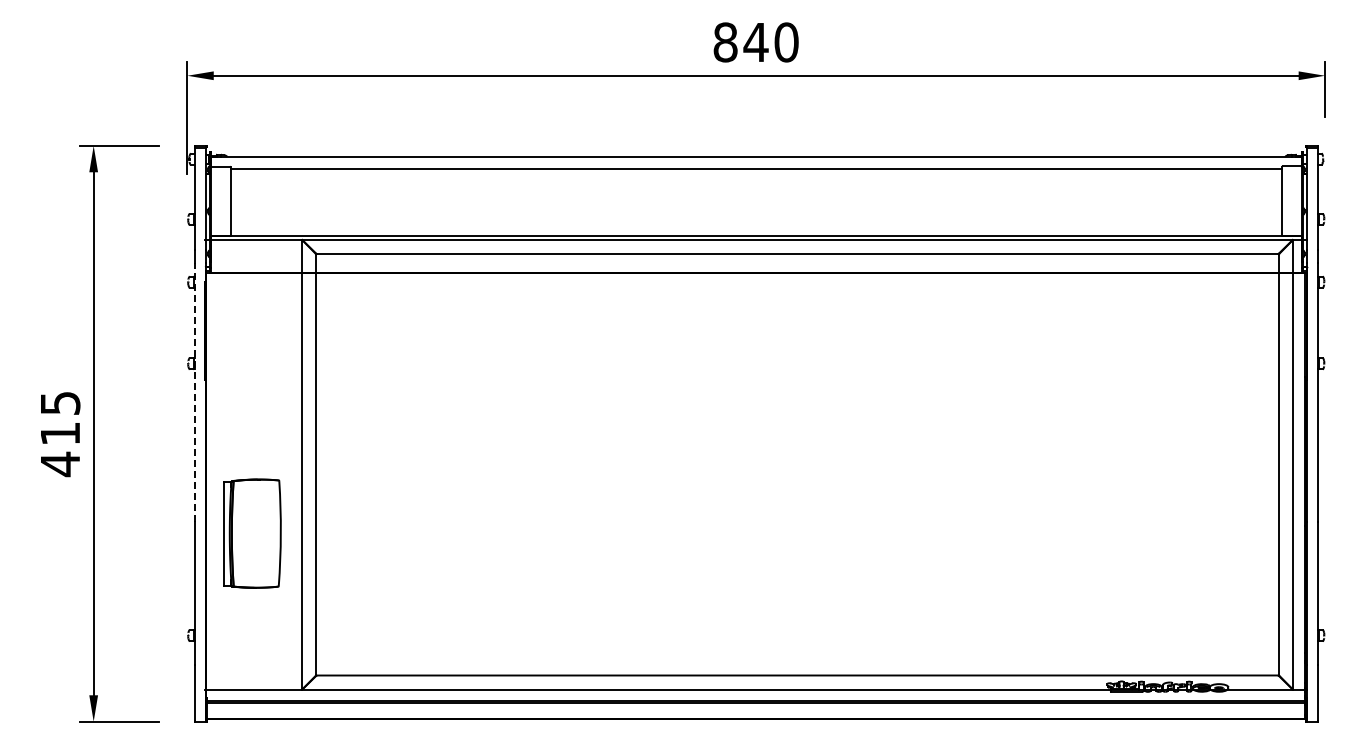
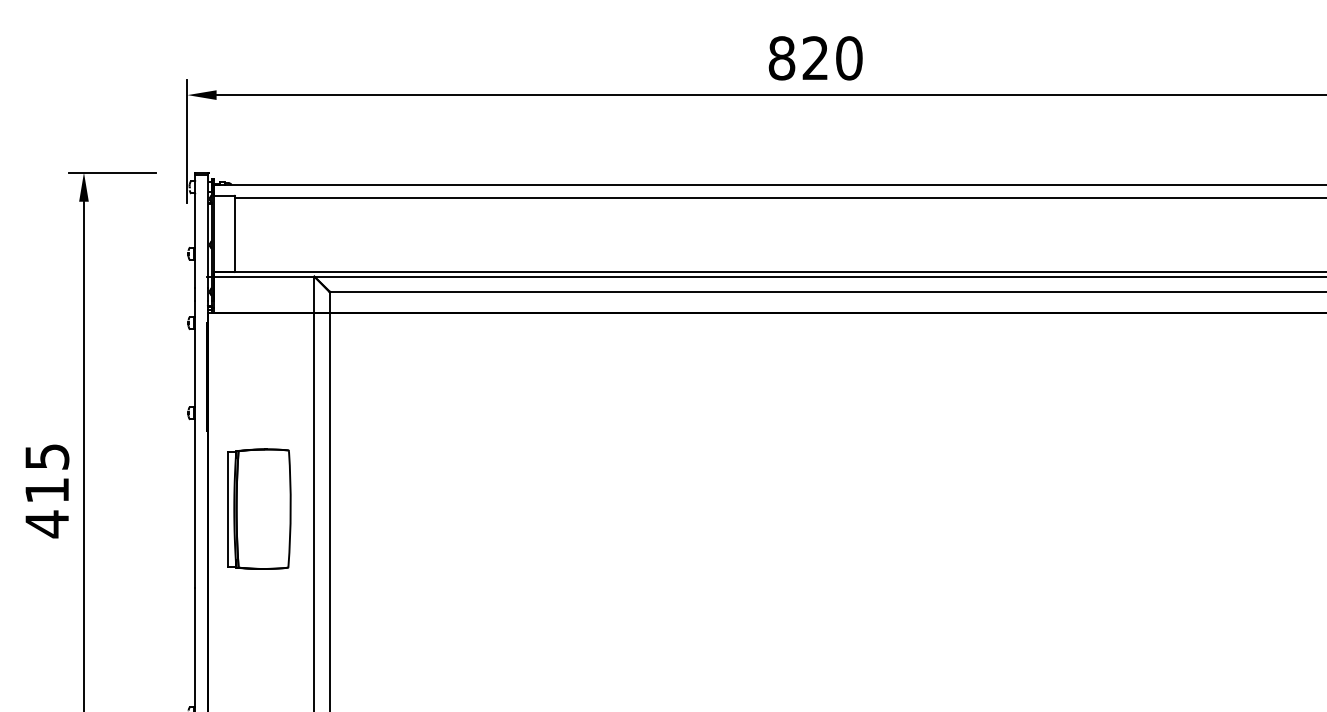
text: (755, 41) -> (814, 57), 840 -> 820
line: (194, 392) -> (195, 444), dashed -> solid
part: (252, 533) -> (259, 509), moved

